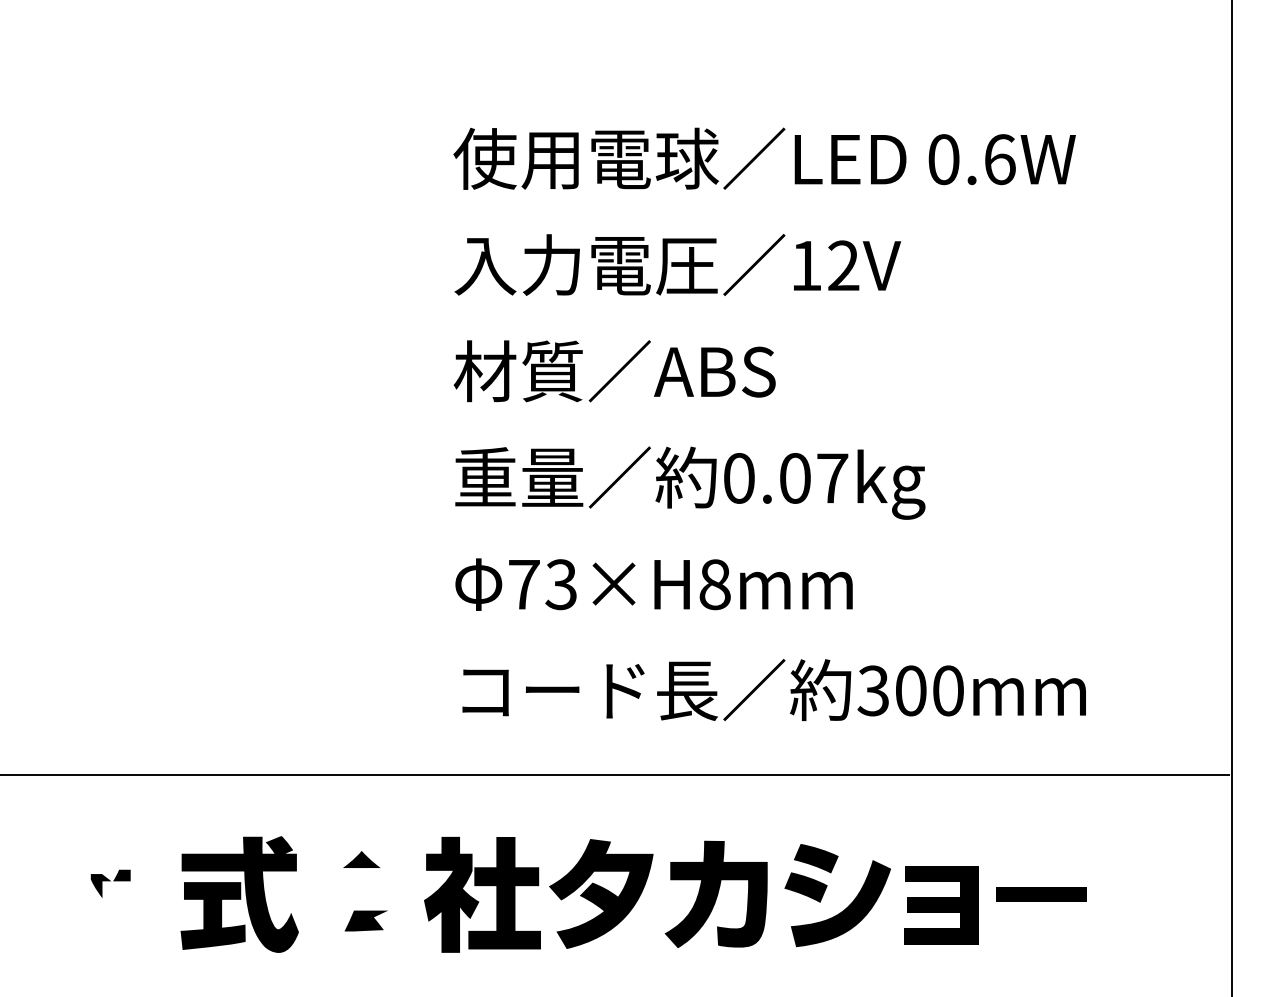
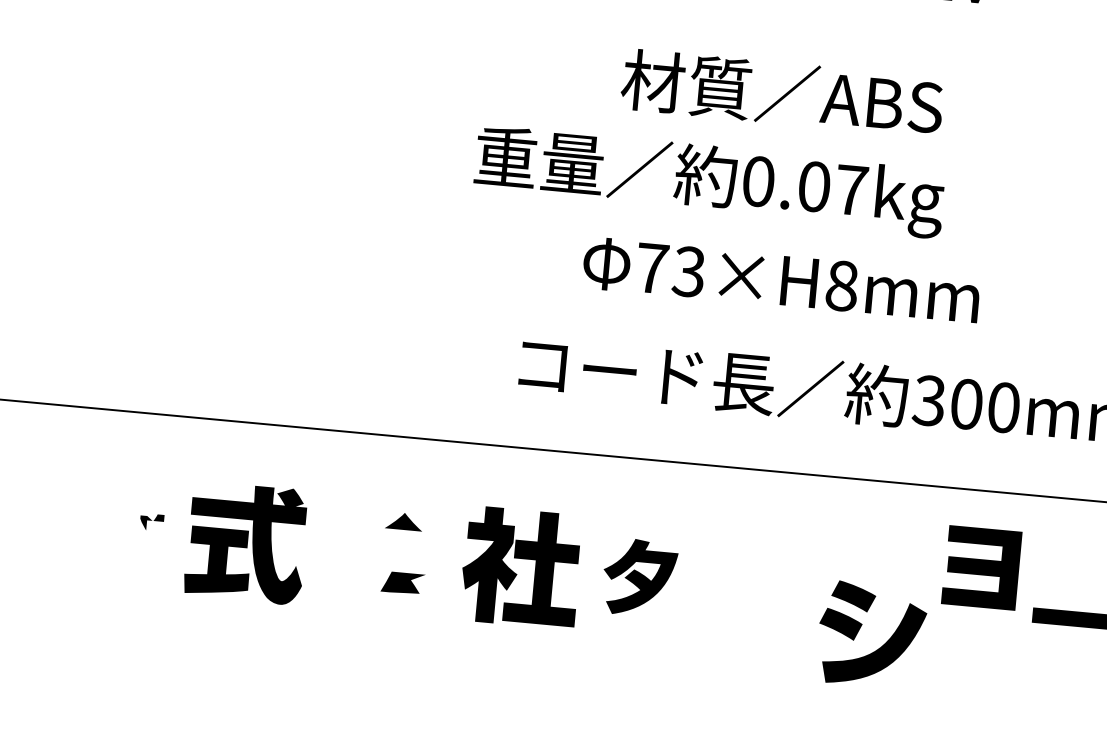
part: (614, 371) -> (782, 93), moved
part: (690, 482) -> (709, 181), moved
part: (653, 584) -> (780, 280), moved
part: (110, 883) -> (151, 522), size x0.6
part: (826, 889) -> (861, 628), moved
part: (601, 893) -> (639, 577), size x0.7
part: (239, 894) -> (246, 542), moved
fill: (715, 894) -> (753, 588), removed
part: (941, 905) -> (982, 568), moved

